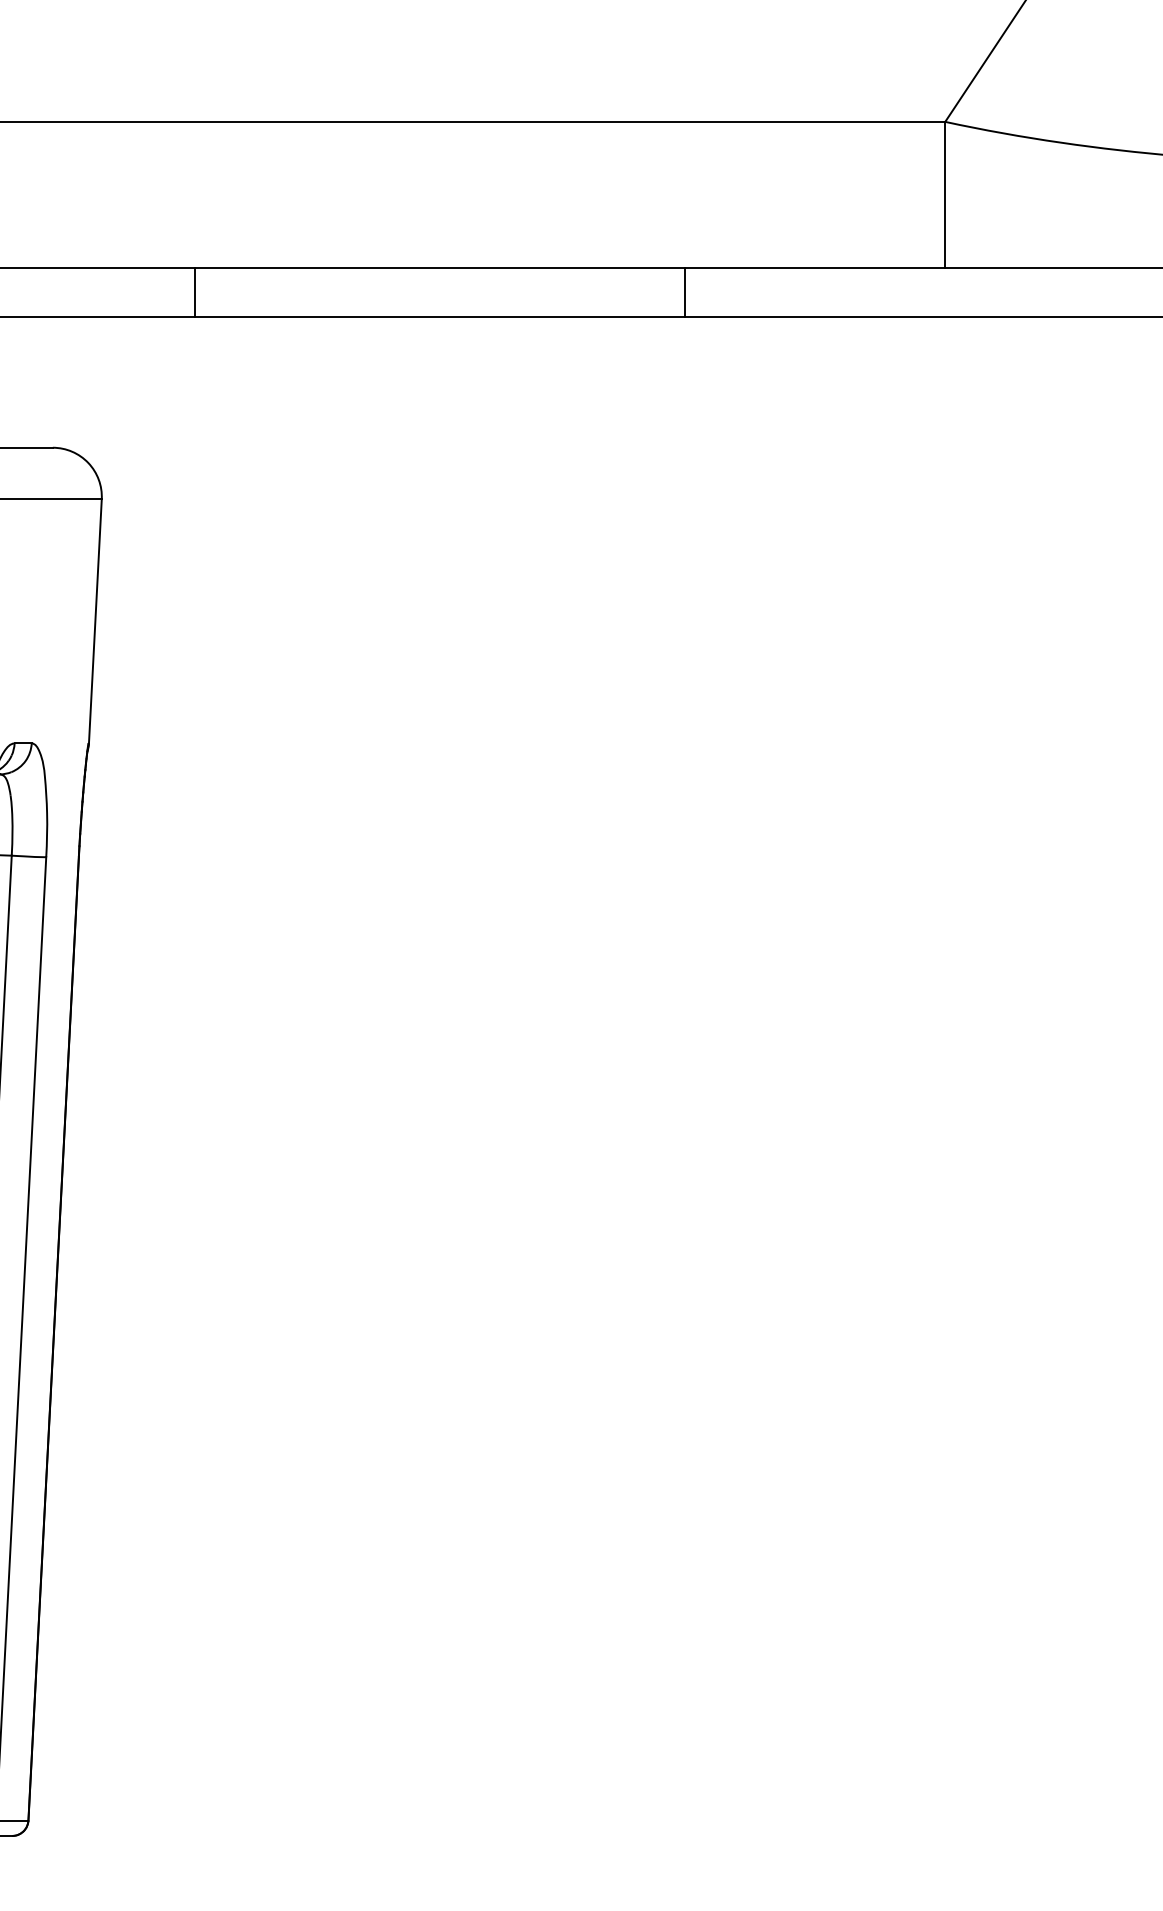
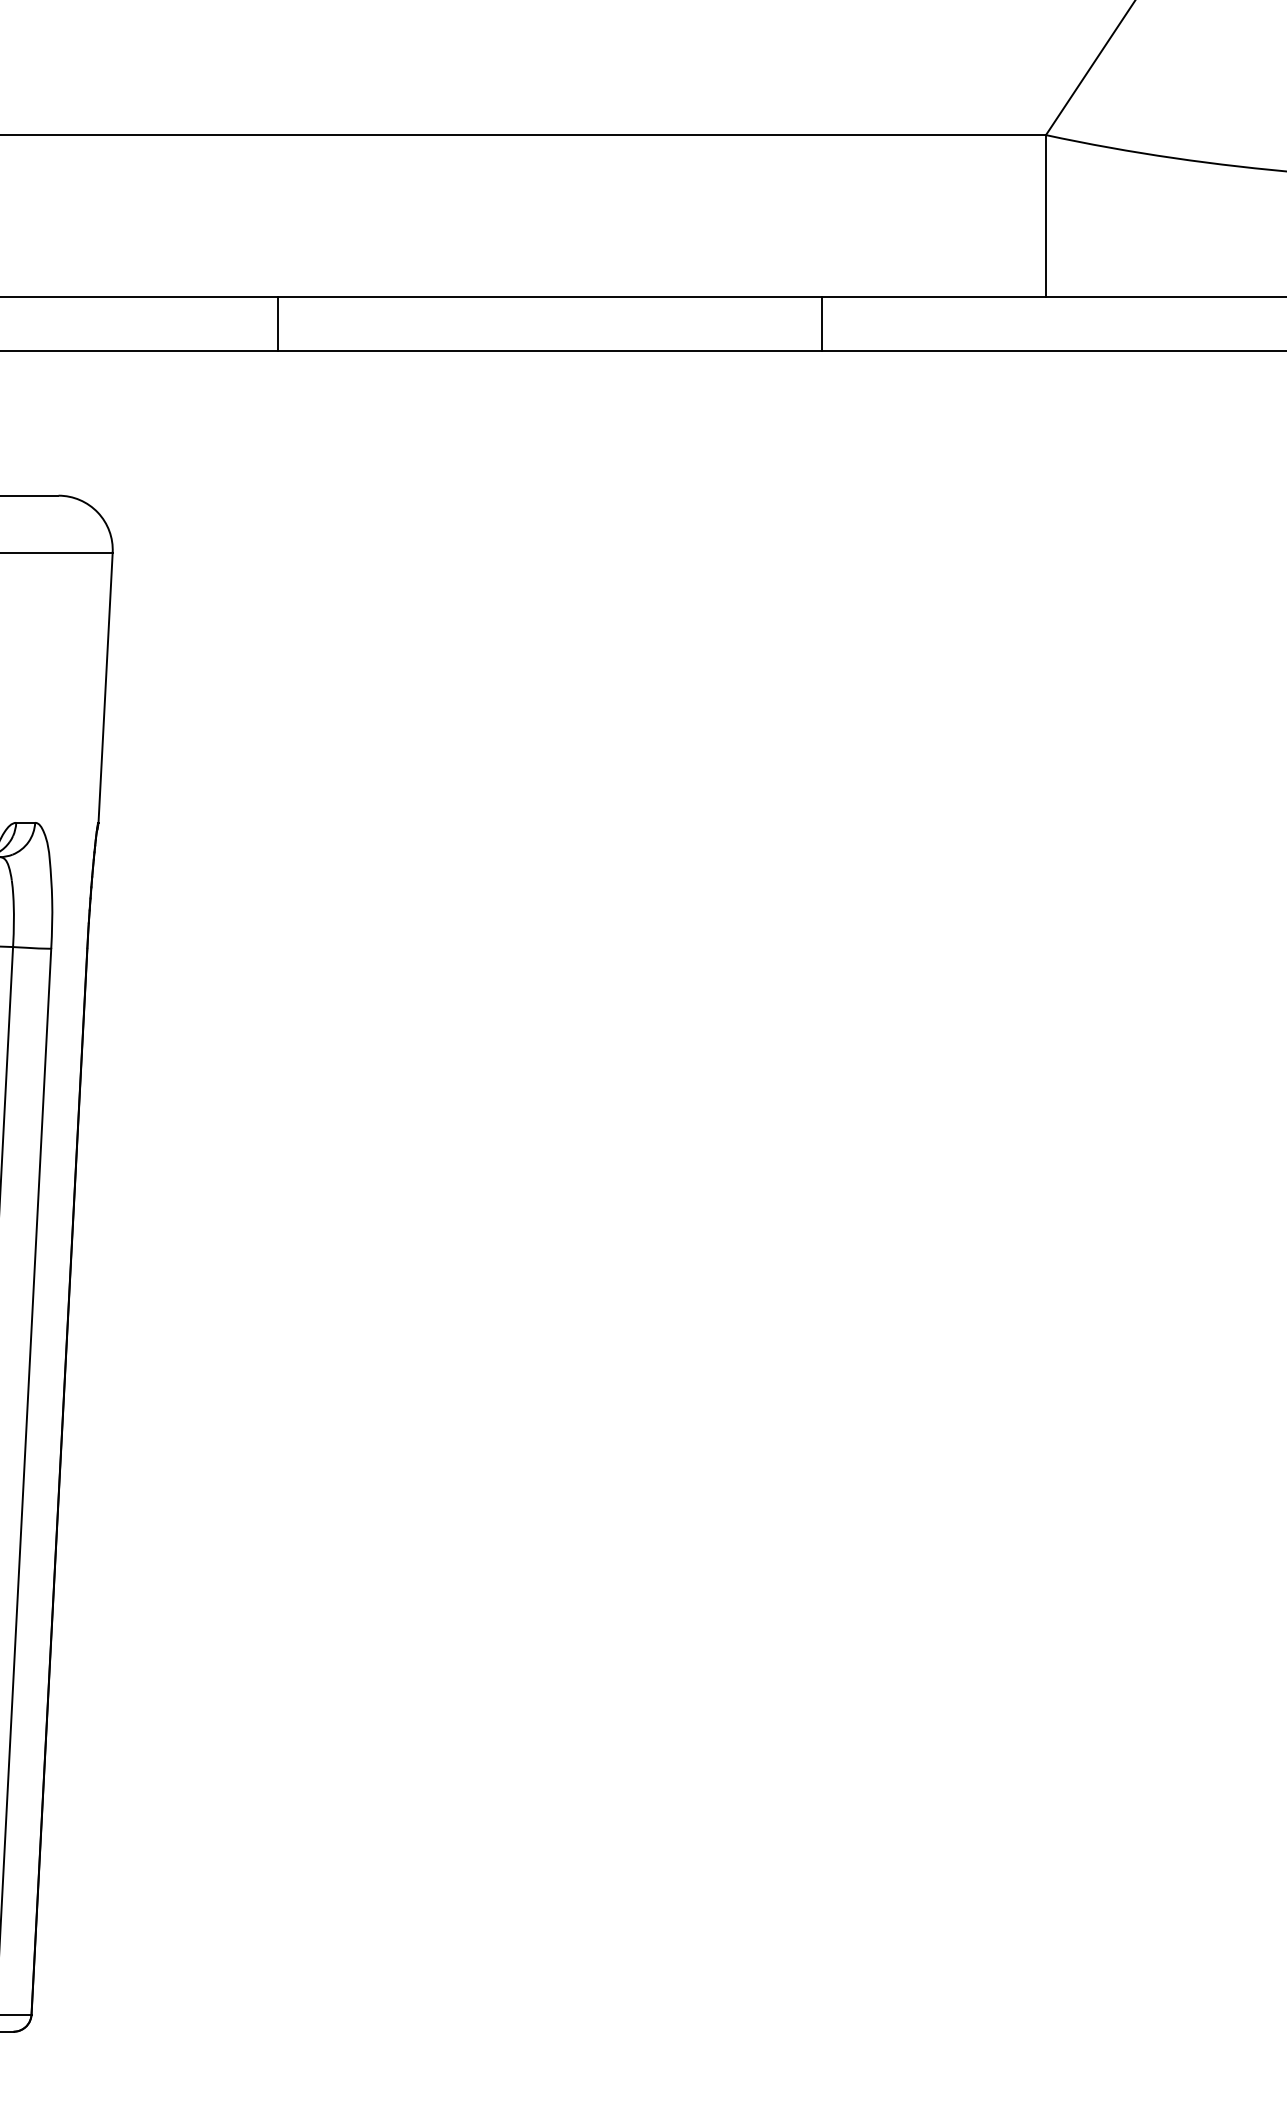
line: (195, 292) -> (278, 323), moved
line: (684, 292) -> (821, 323), moved

